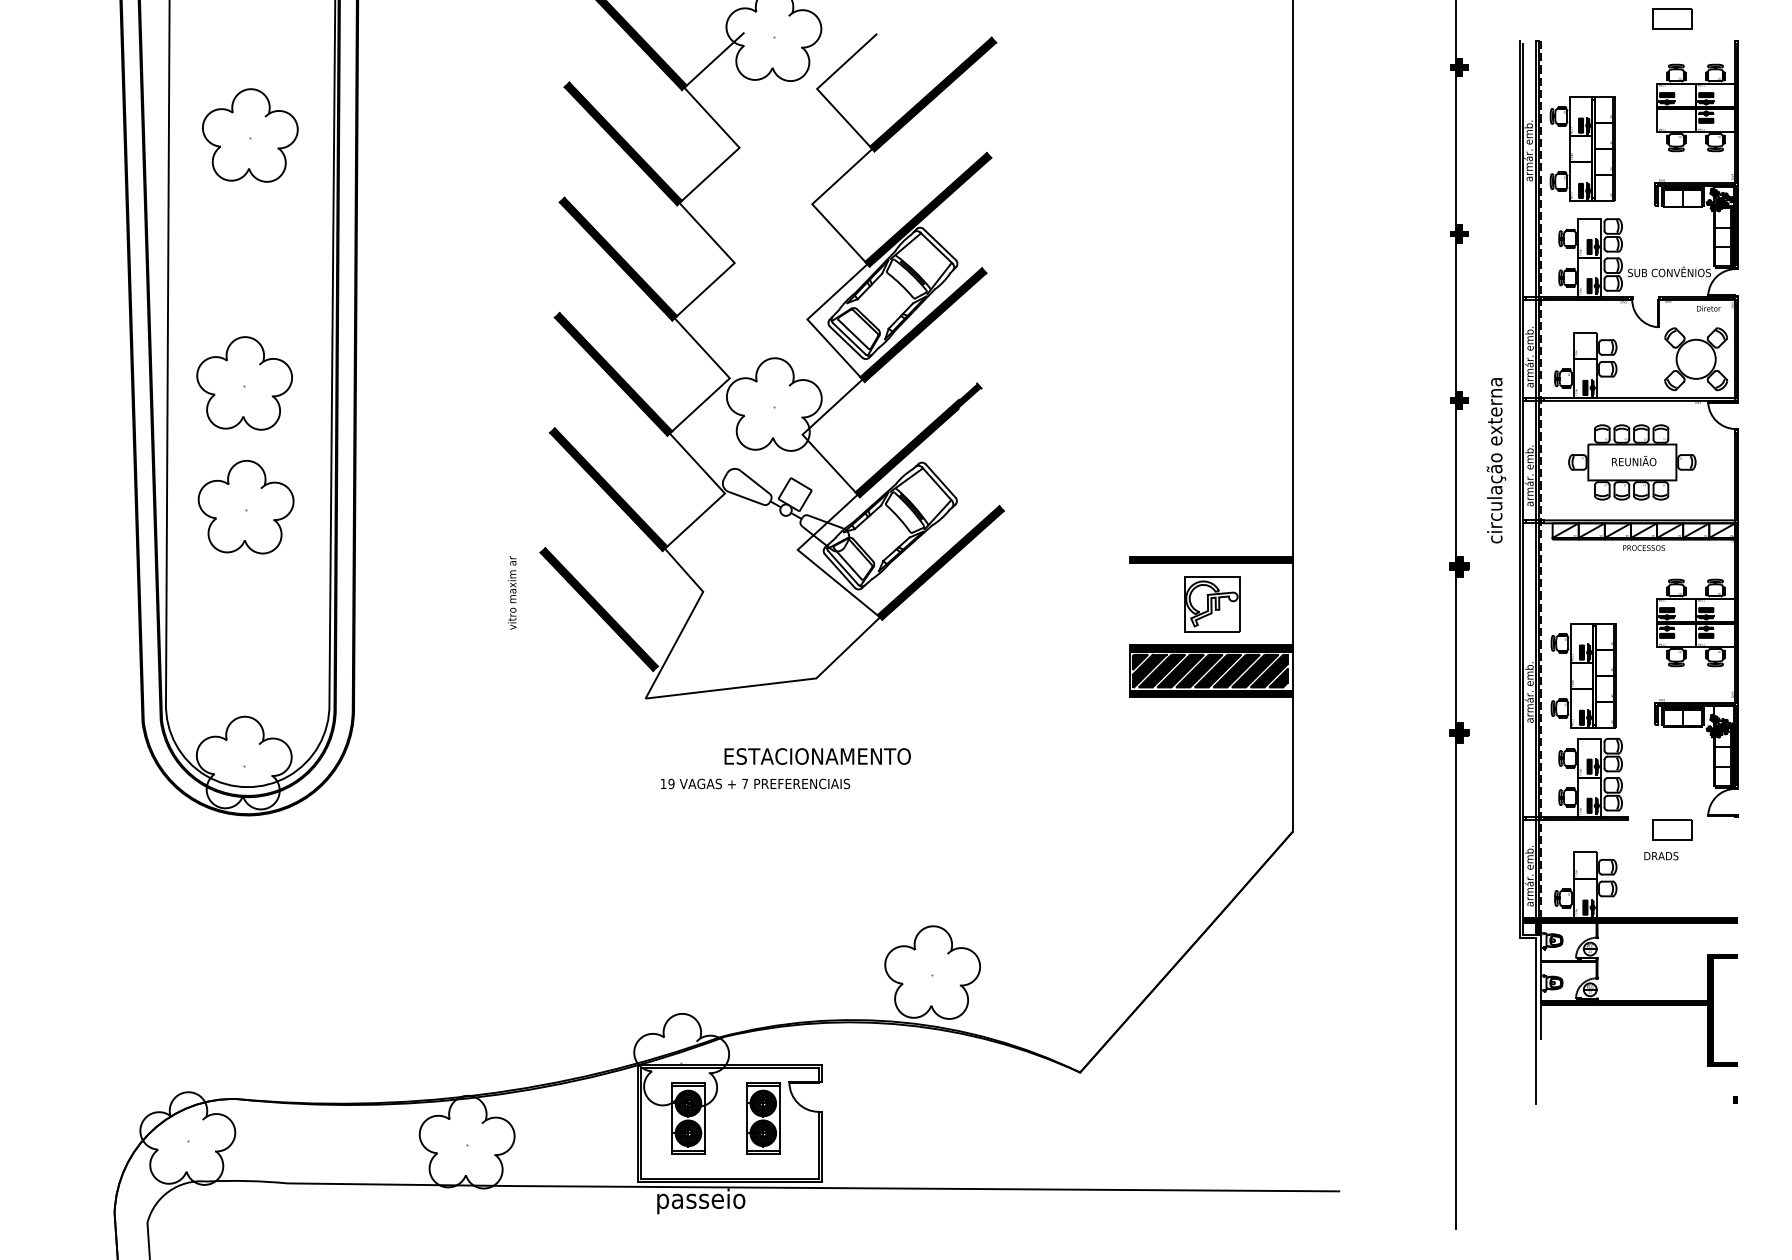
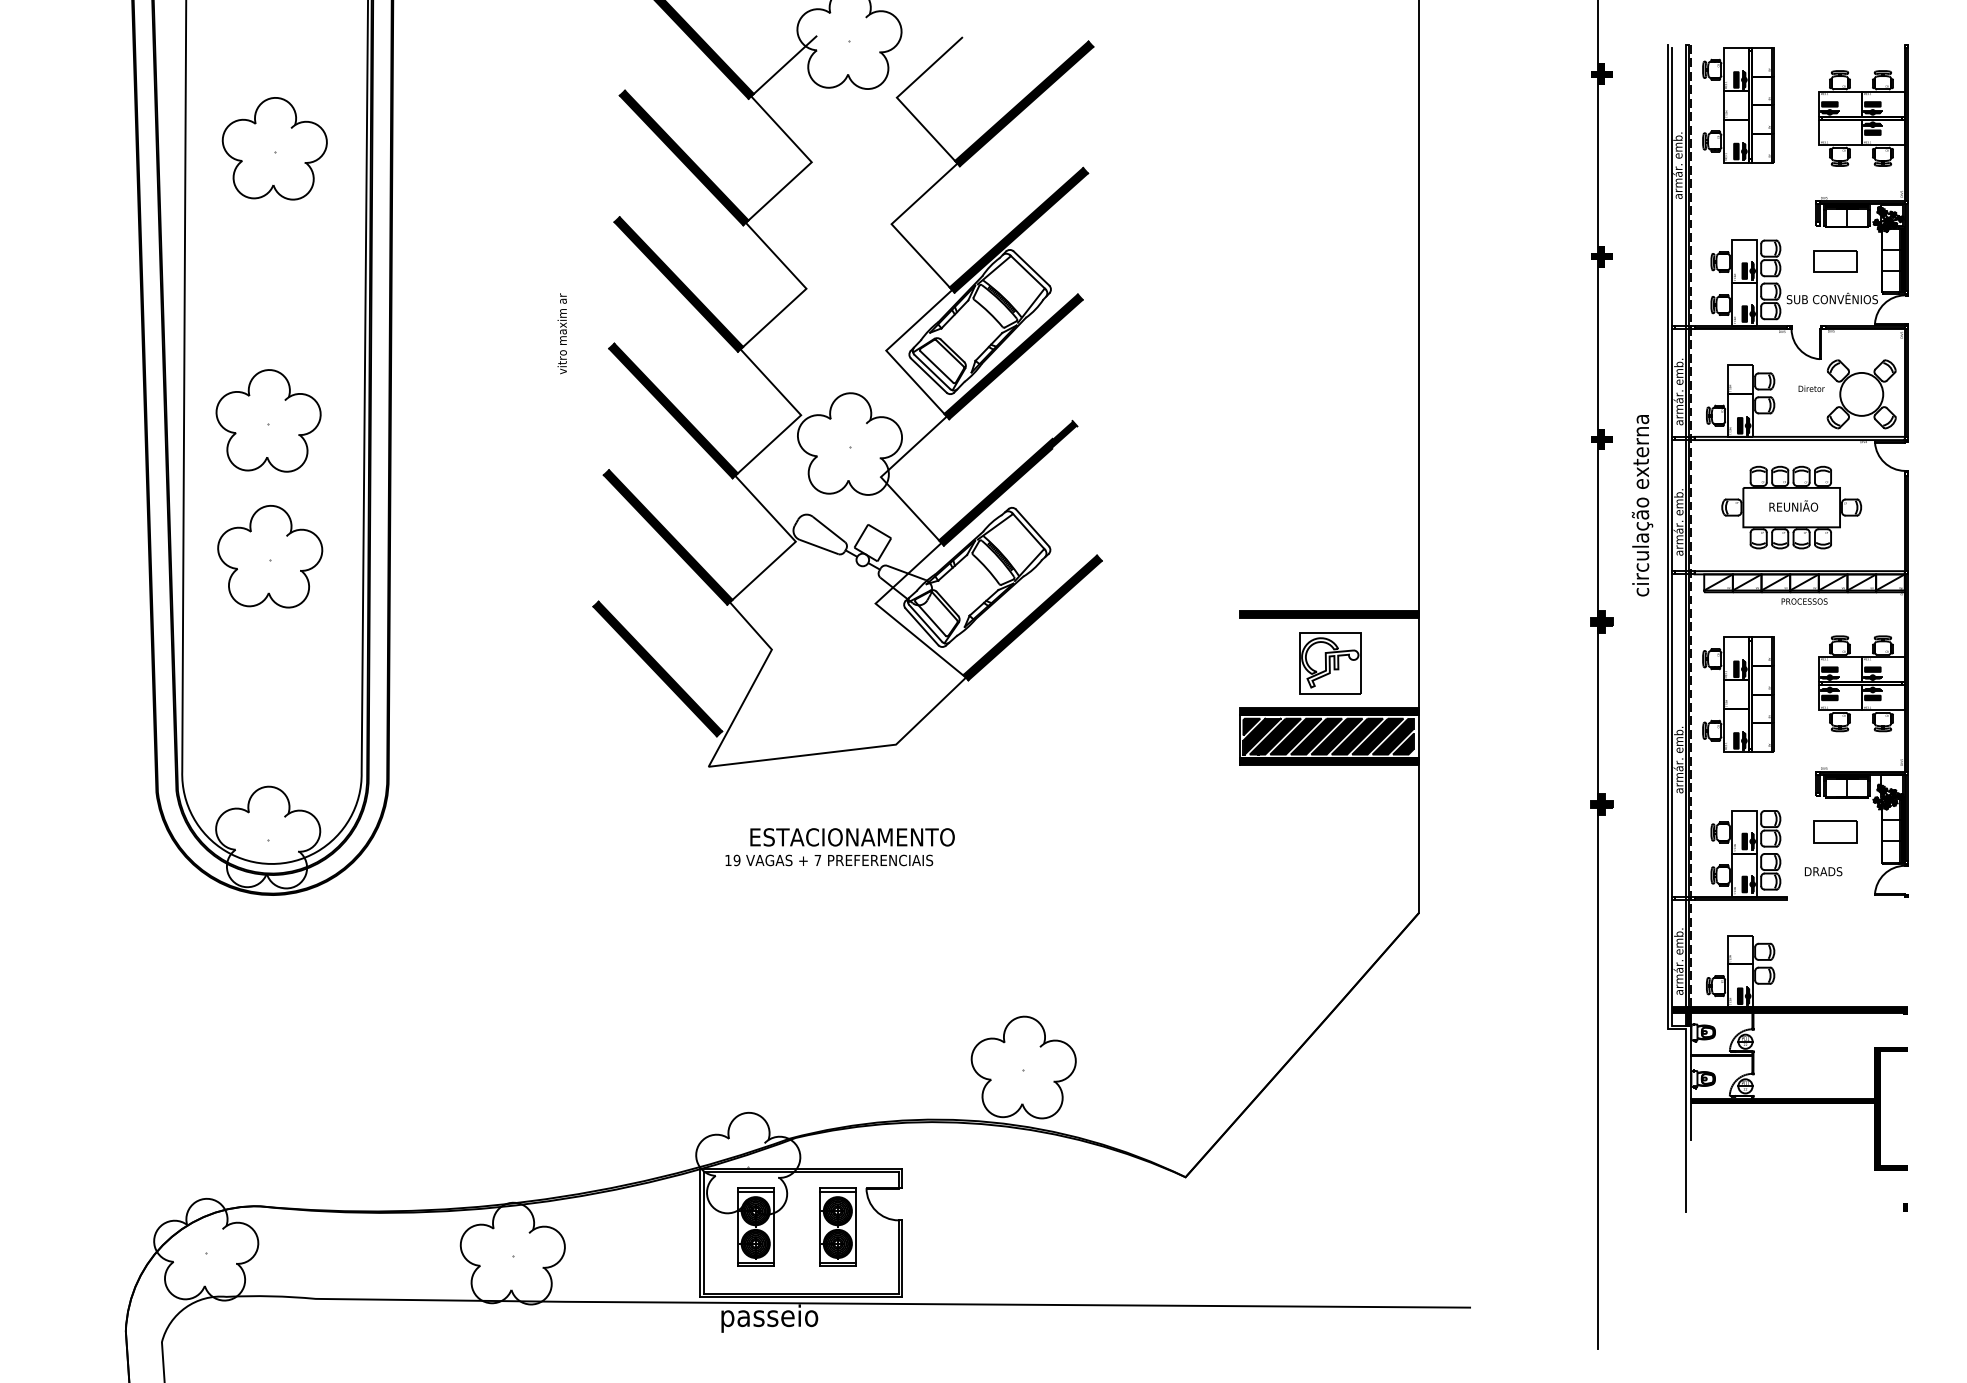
part: (1672, 18) -> (1835, 261), moved
part: (1582, 148) -> (1738, 105), moved
text: (1708, 308) -> (1811, 388), moved
text: (511, 592) -> (561, 333), moved
part: (1583, 675) -> (1738, 694), moved
text: (817, 756) -> (852, 837), moved
part: (1672, 829) -> (1835, 831), moved
text: (1661, 855) -> (1823, 871), moved

